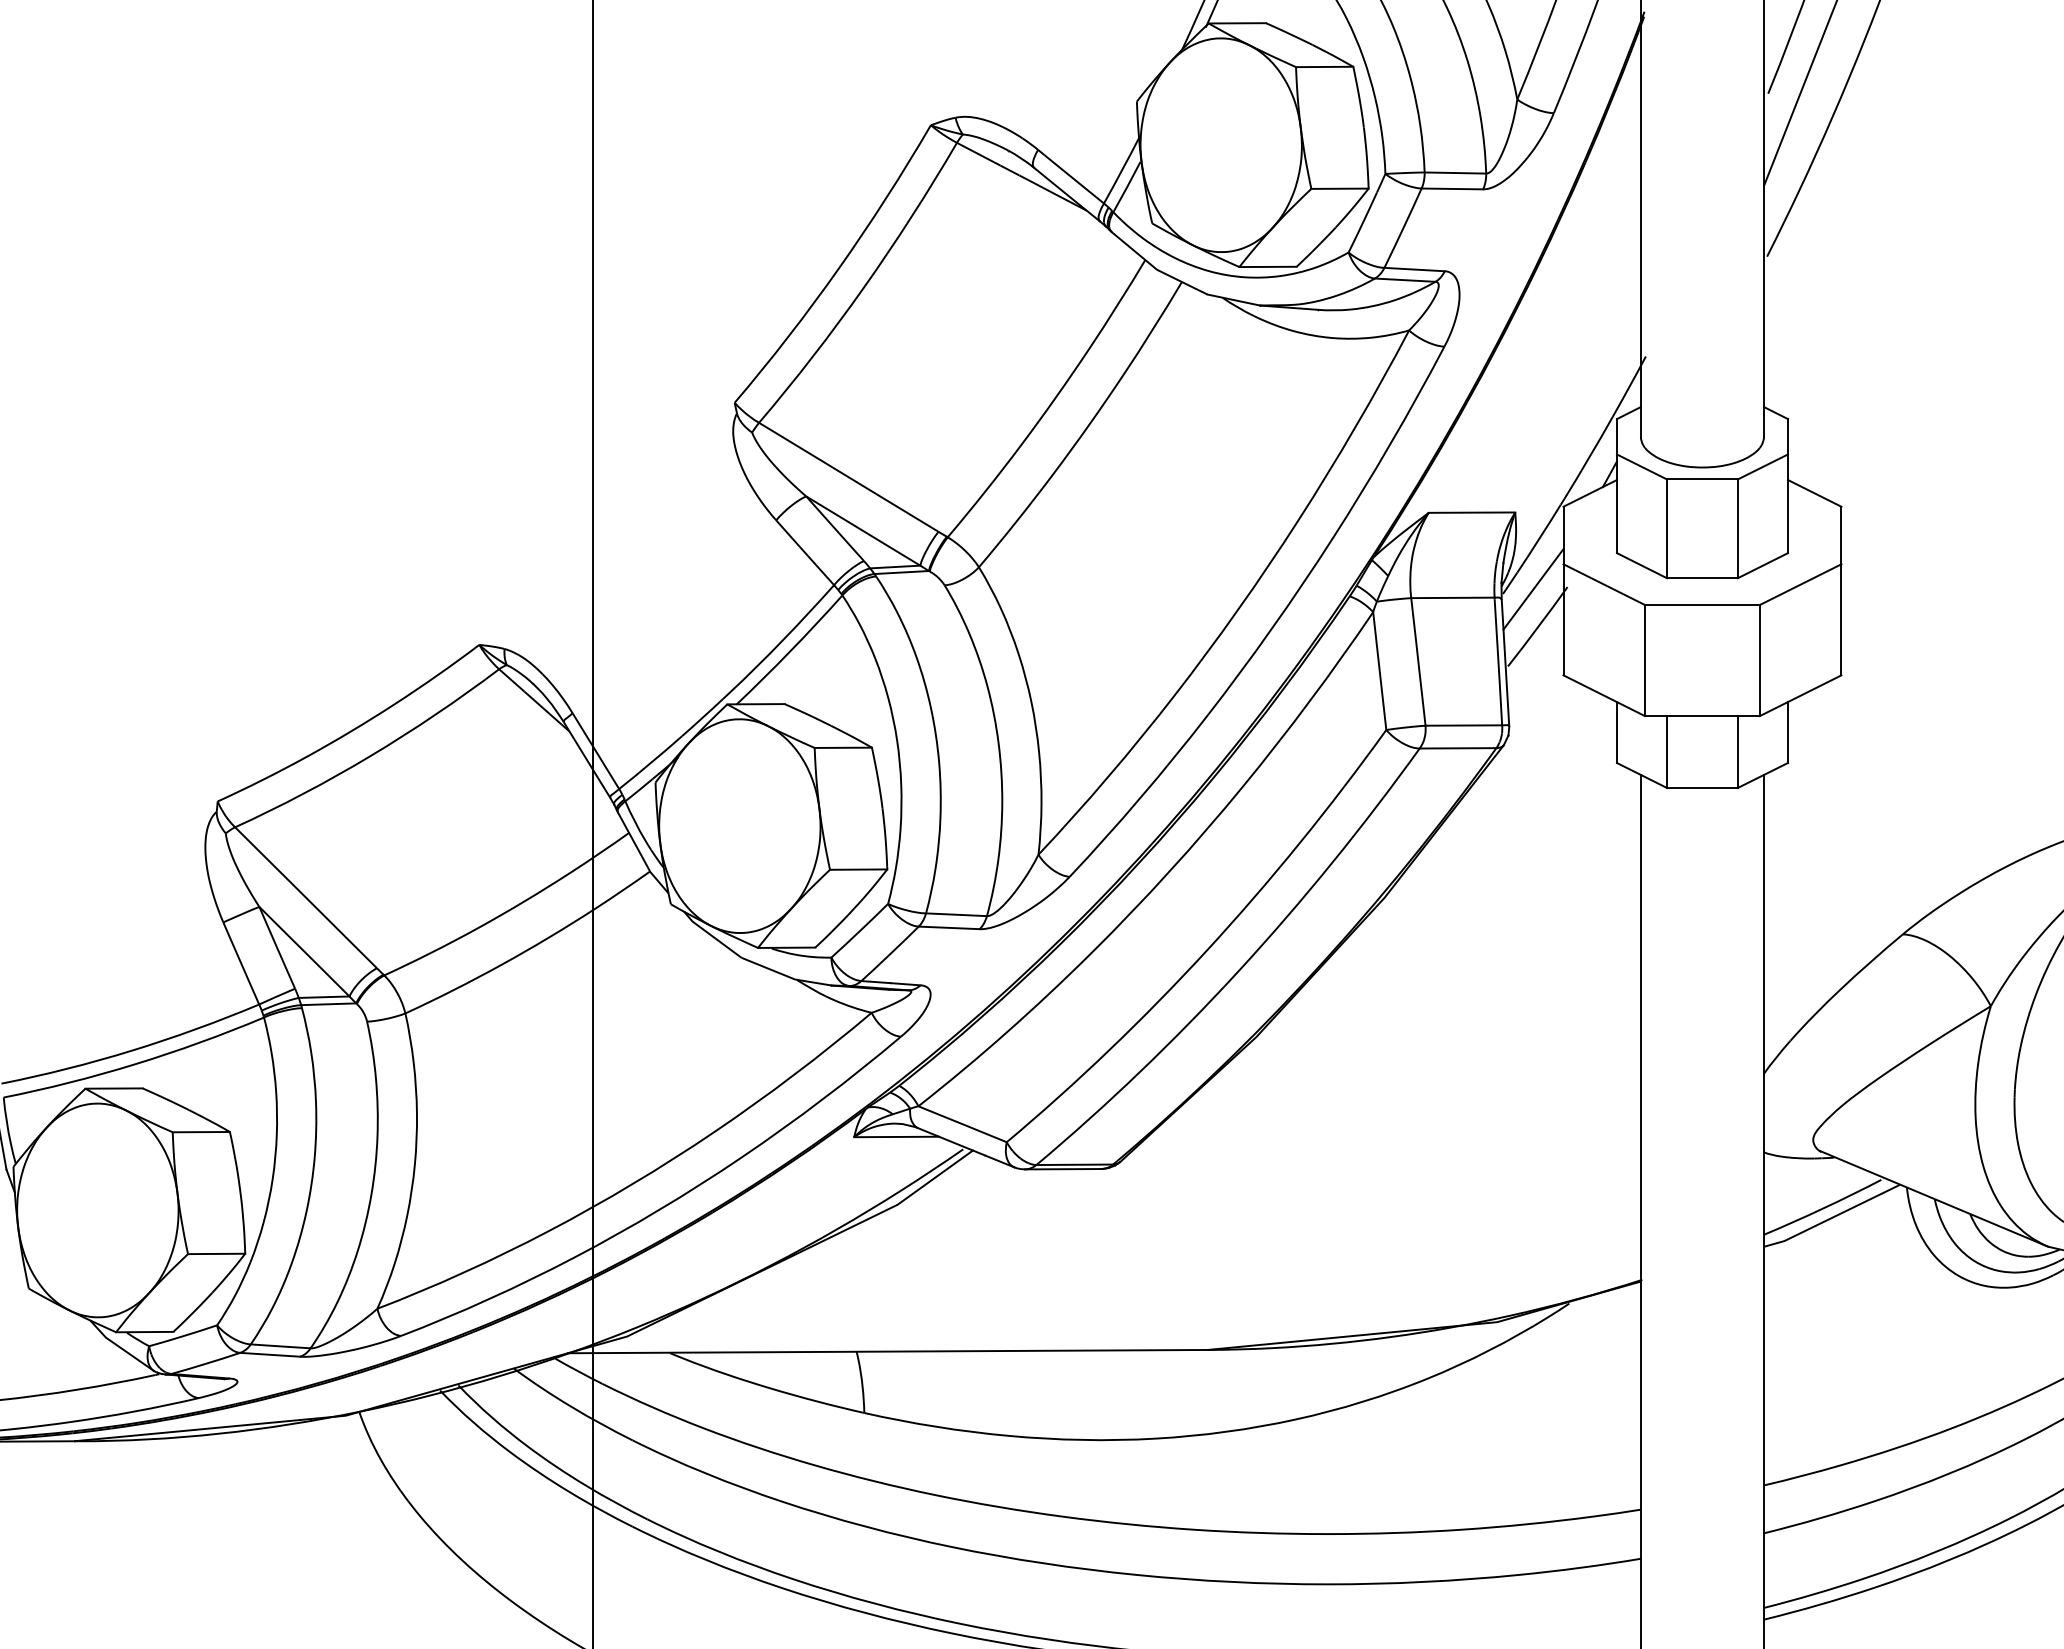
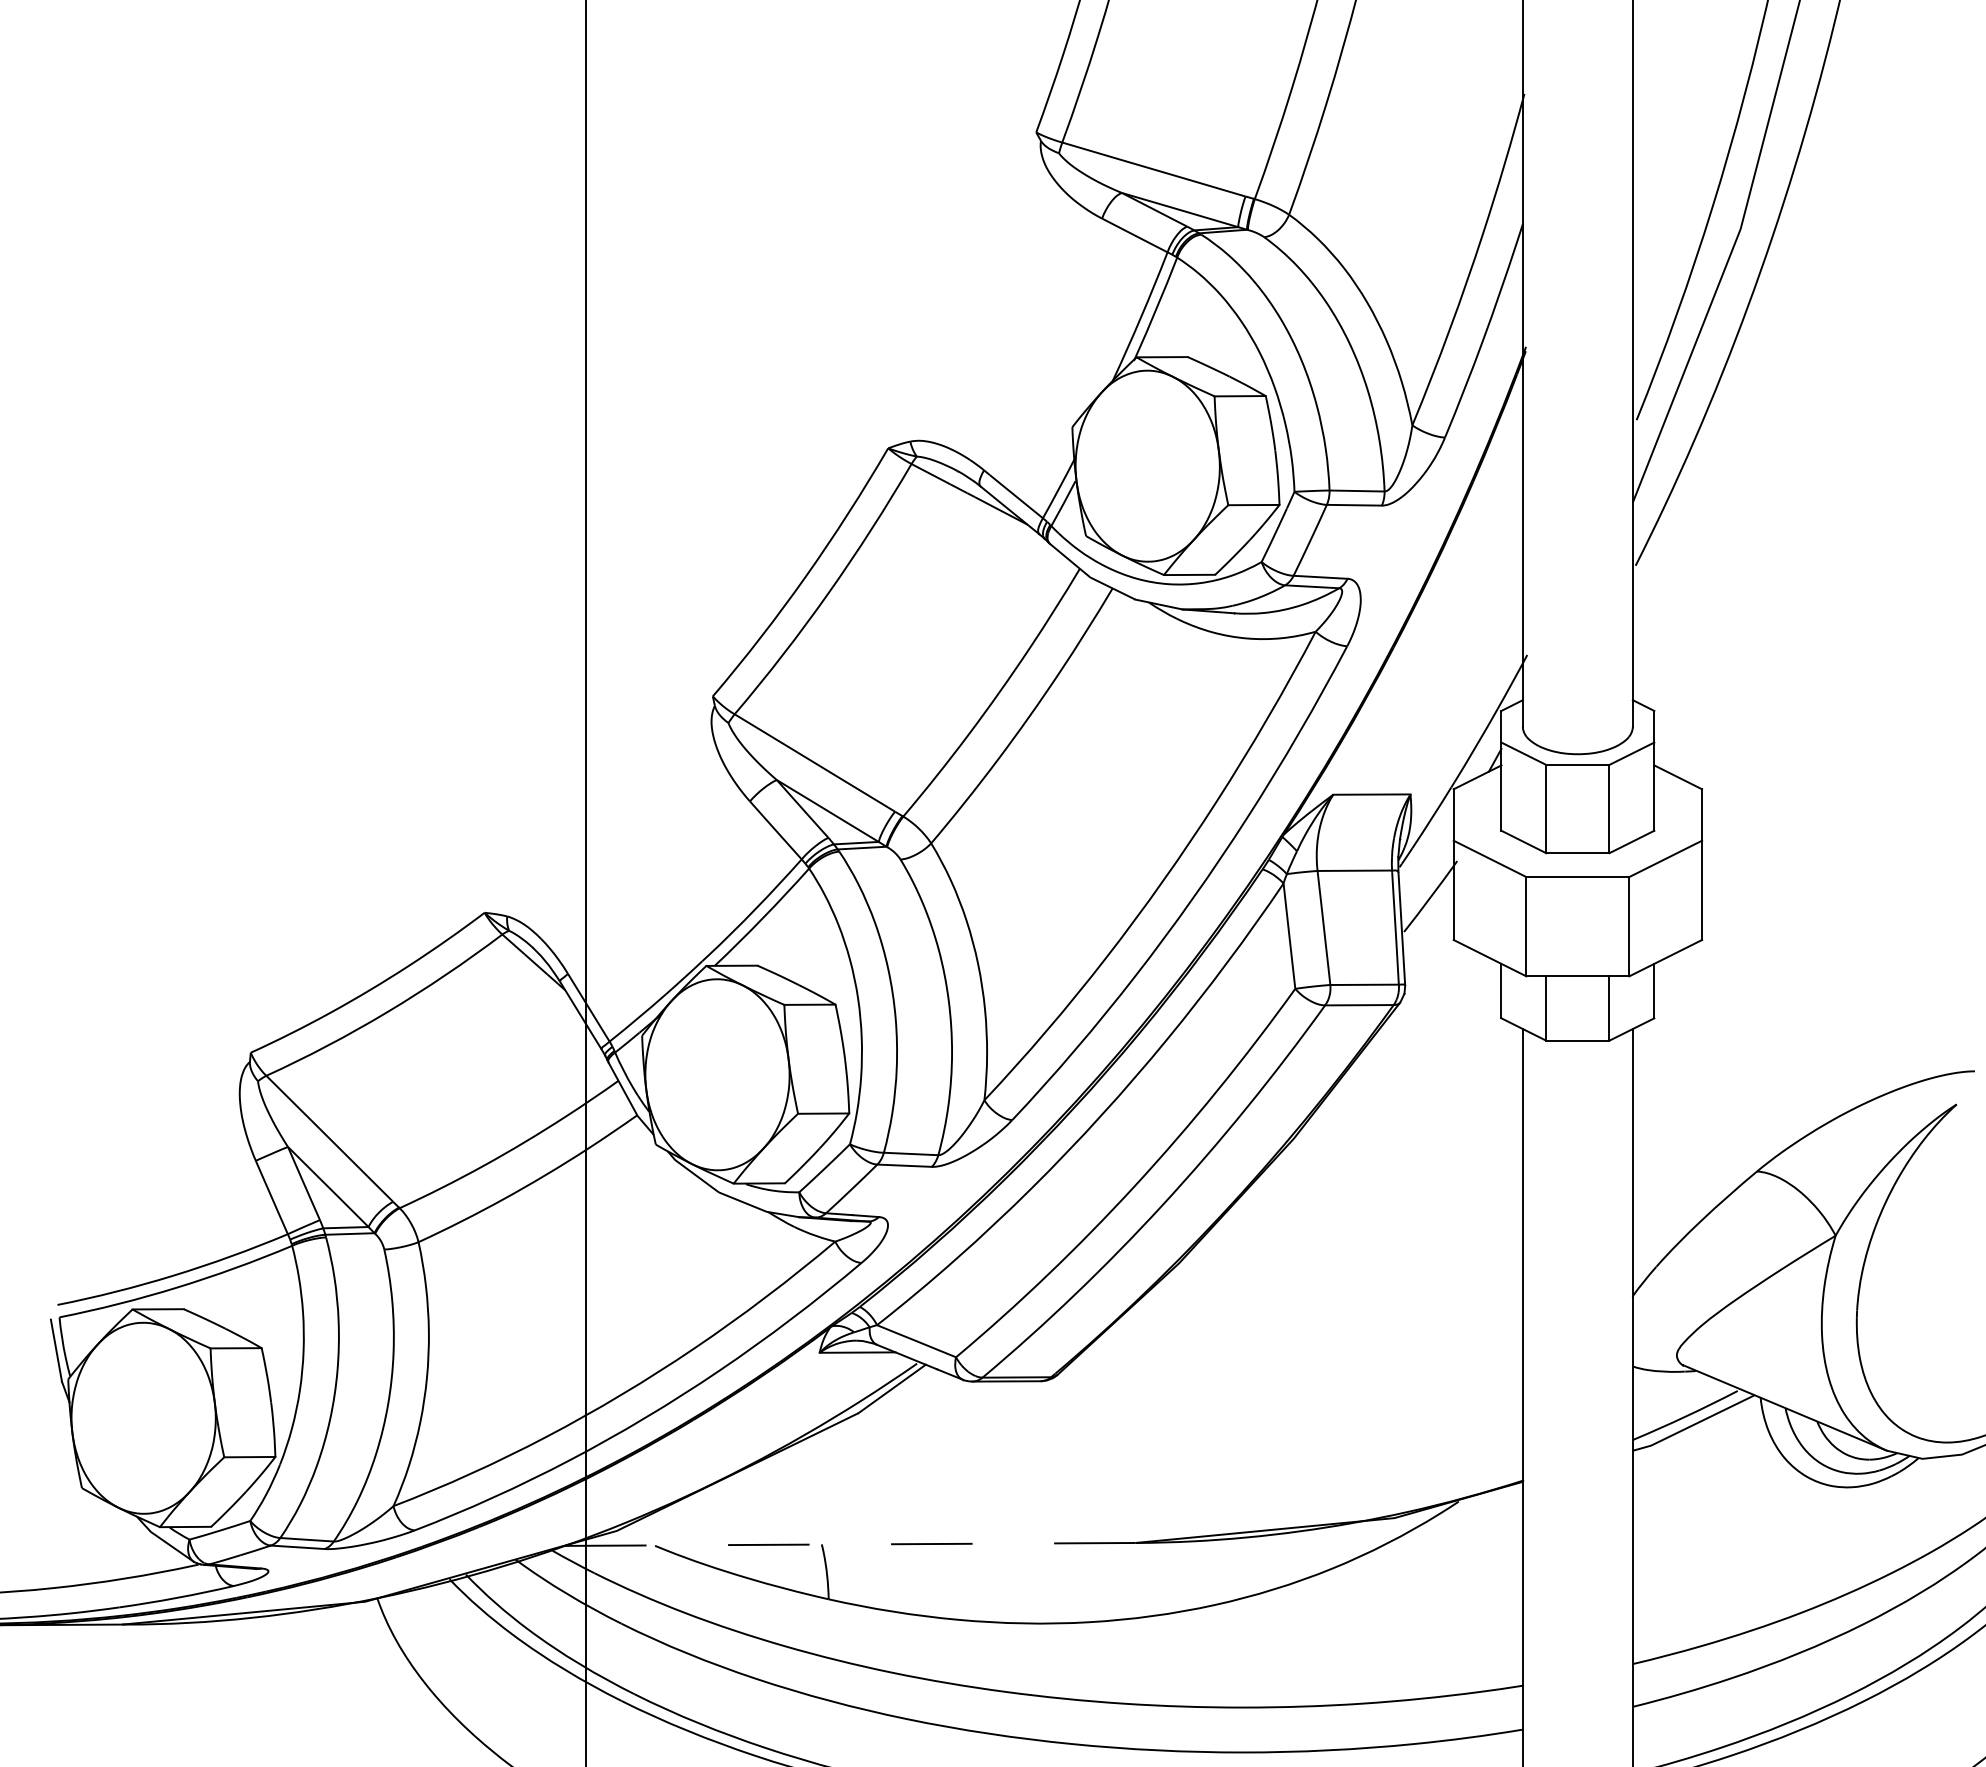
line: (1533, 589) -> (1426, 863), removed
line: (887, 1351) -> (849, 1544), solid -> dashed

